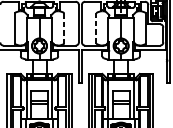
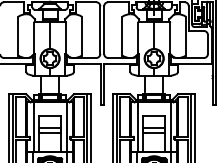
line: (96, 27) -> (122, 35), dashed -> solid
line: (64, 28) -> (81, 36), dashed -> solid

